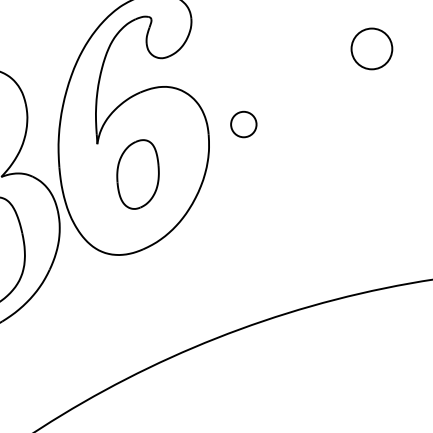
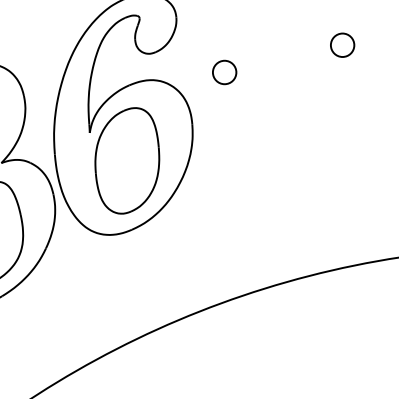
circle: (371, 48) -> (342, 44), size x0.62
circle: (243, 124) -> (224, 72), moved
part: (137, 174) -> (126, 160), size x1.67

